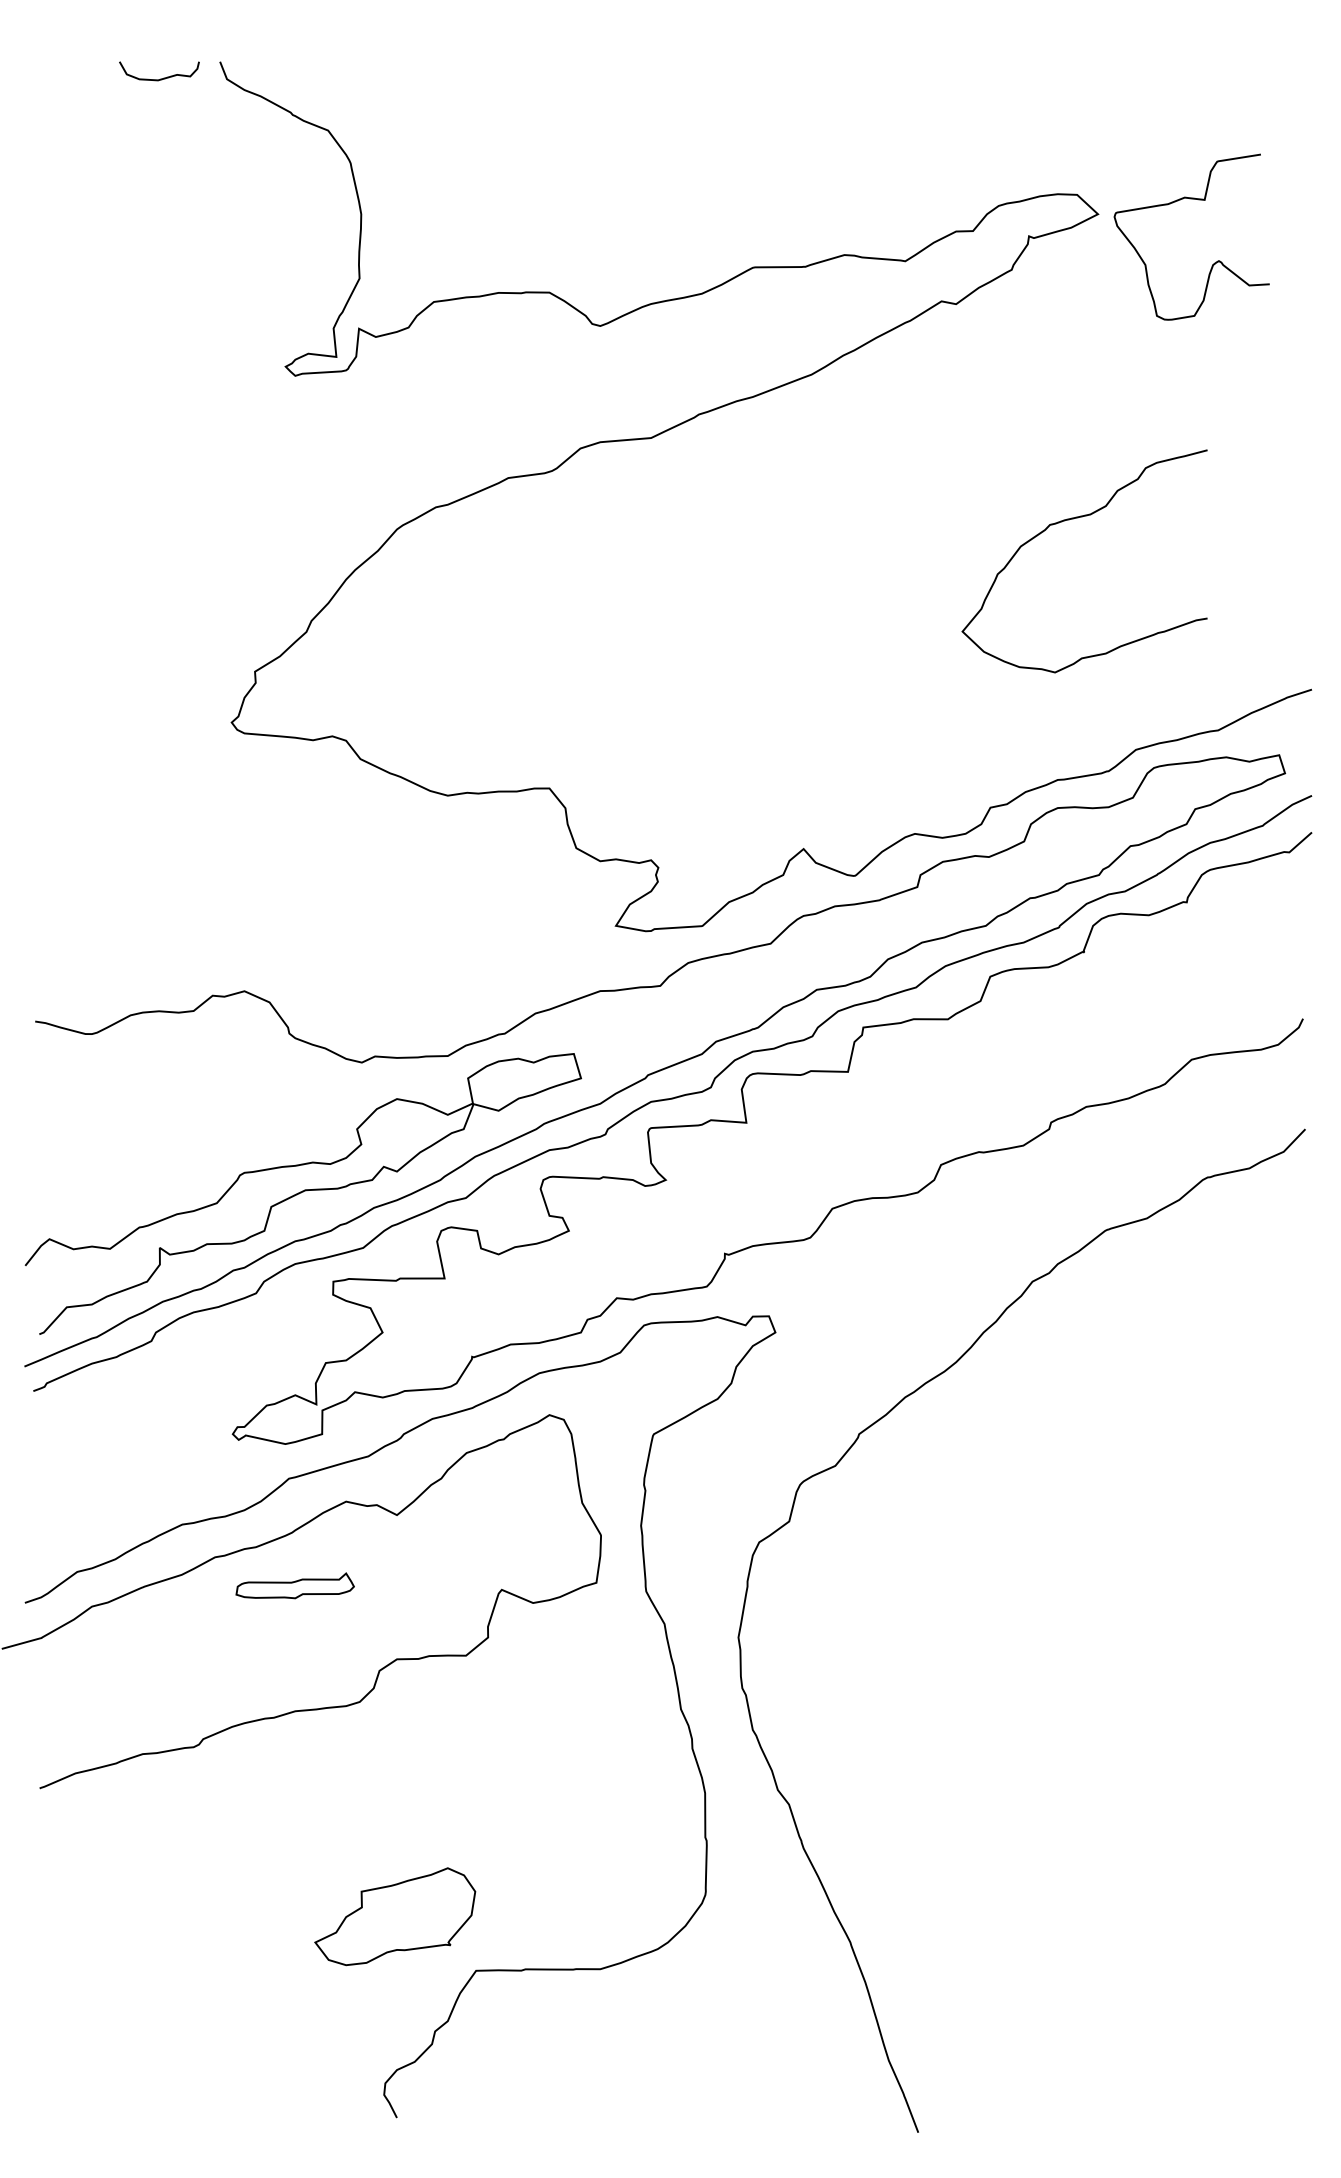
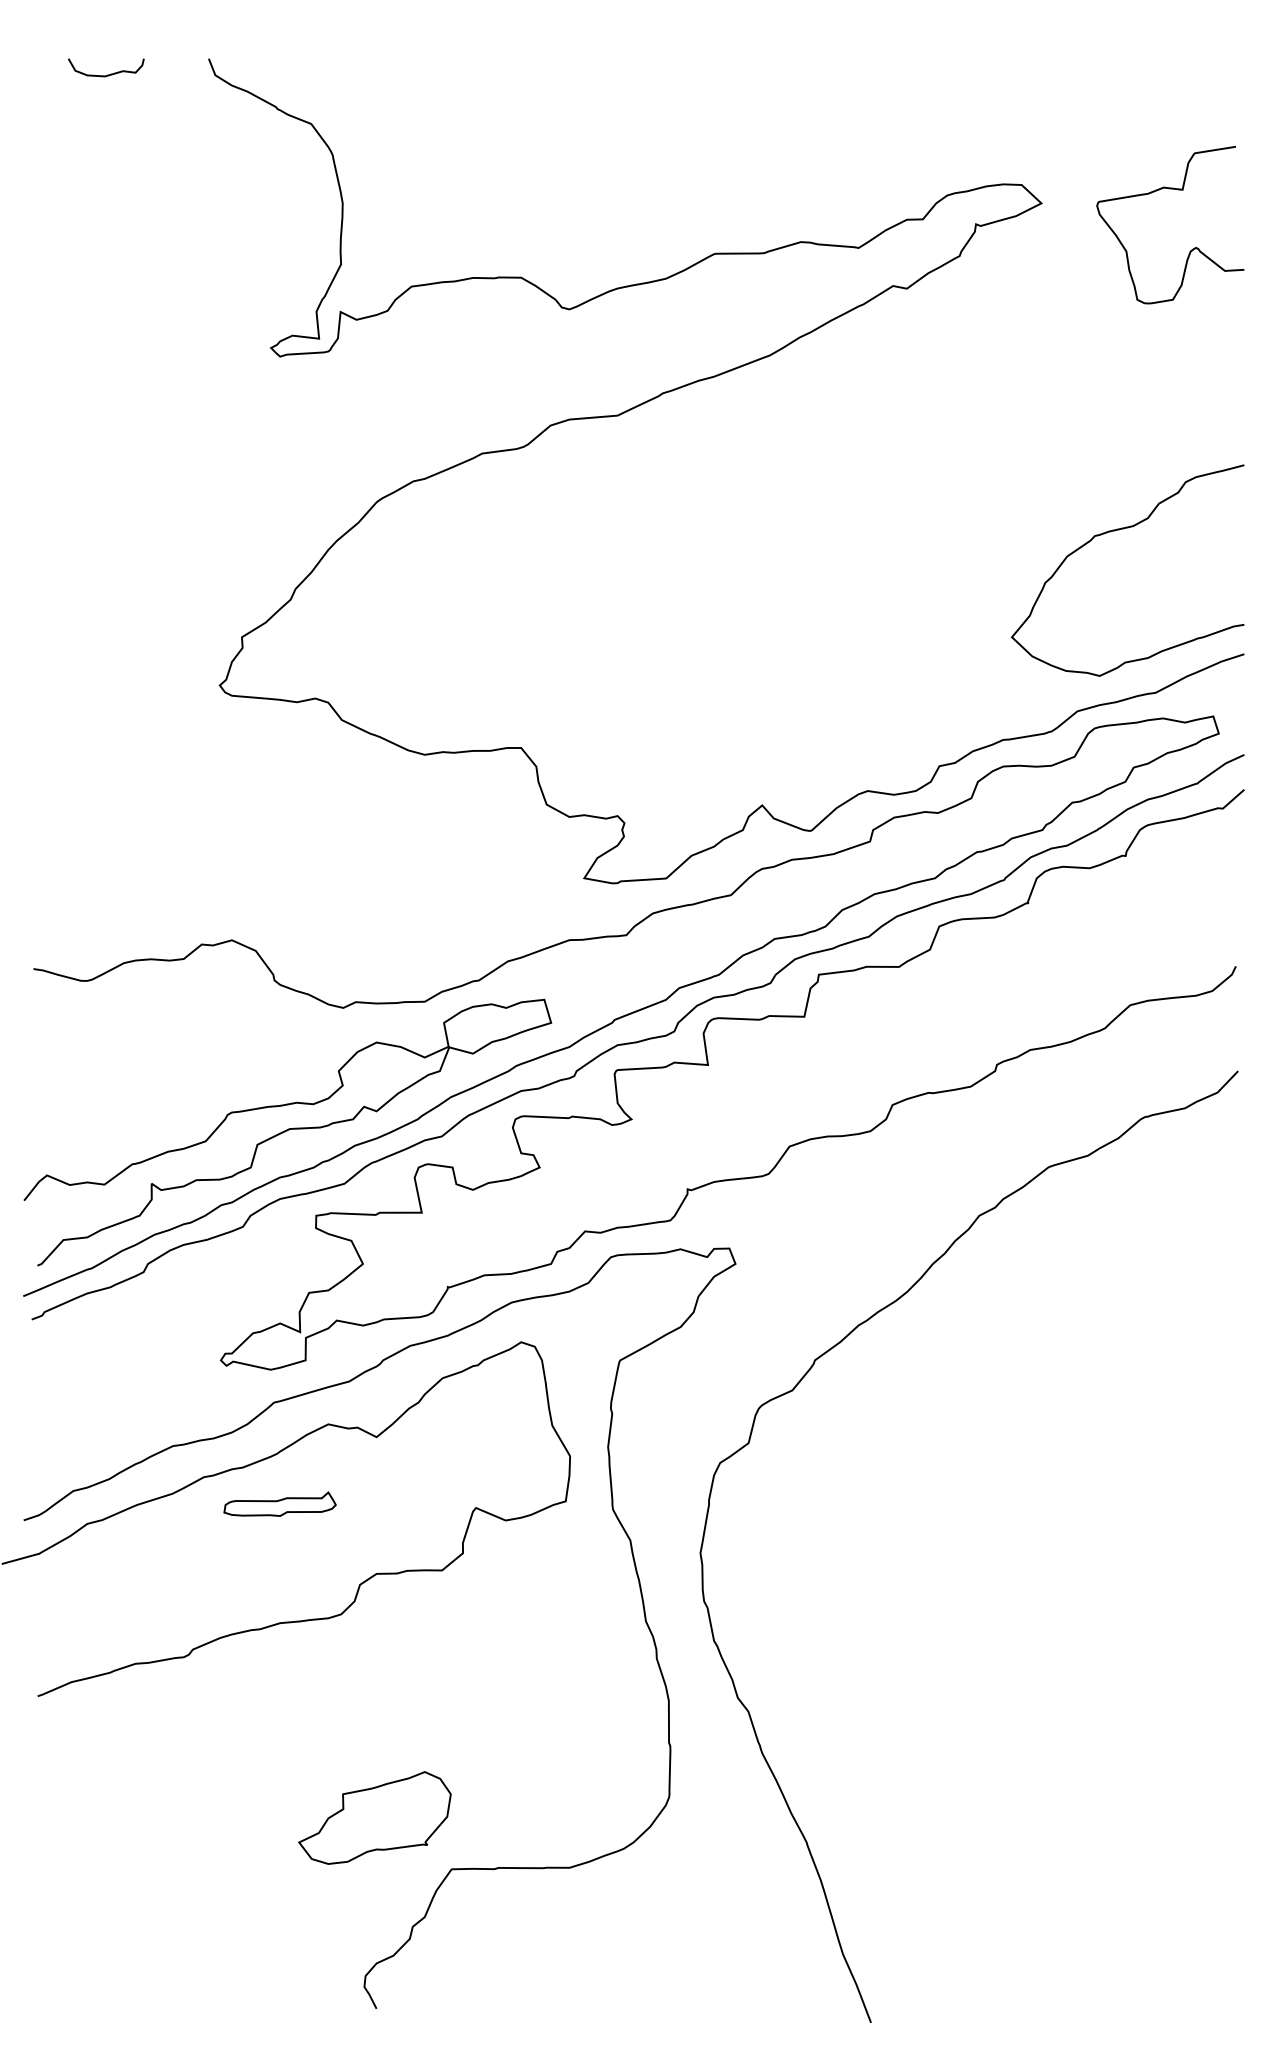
curve: (160, 78) -> (107, 74), moved
curve: (1215, 261) -> (1192, 248), moved
curve: (1075, 519) -> (1119, 530), moved

